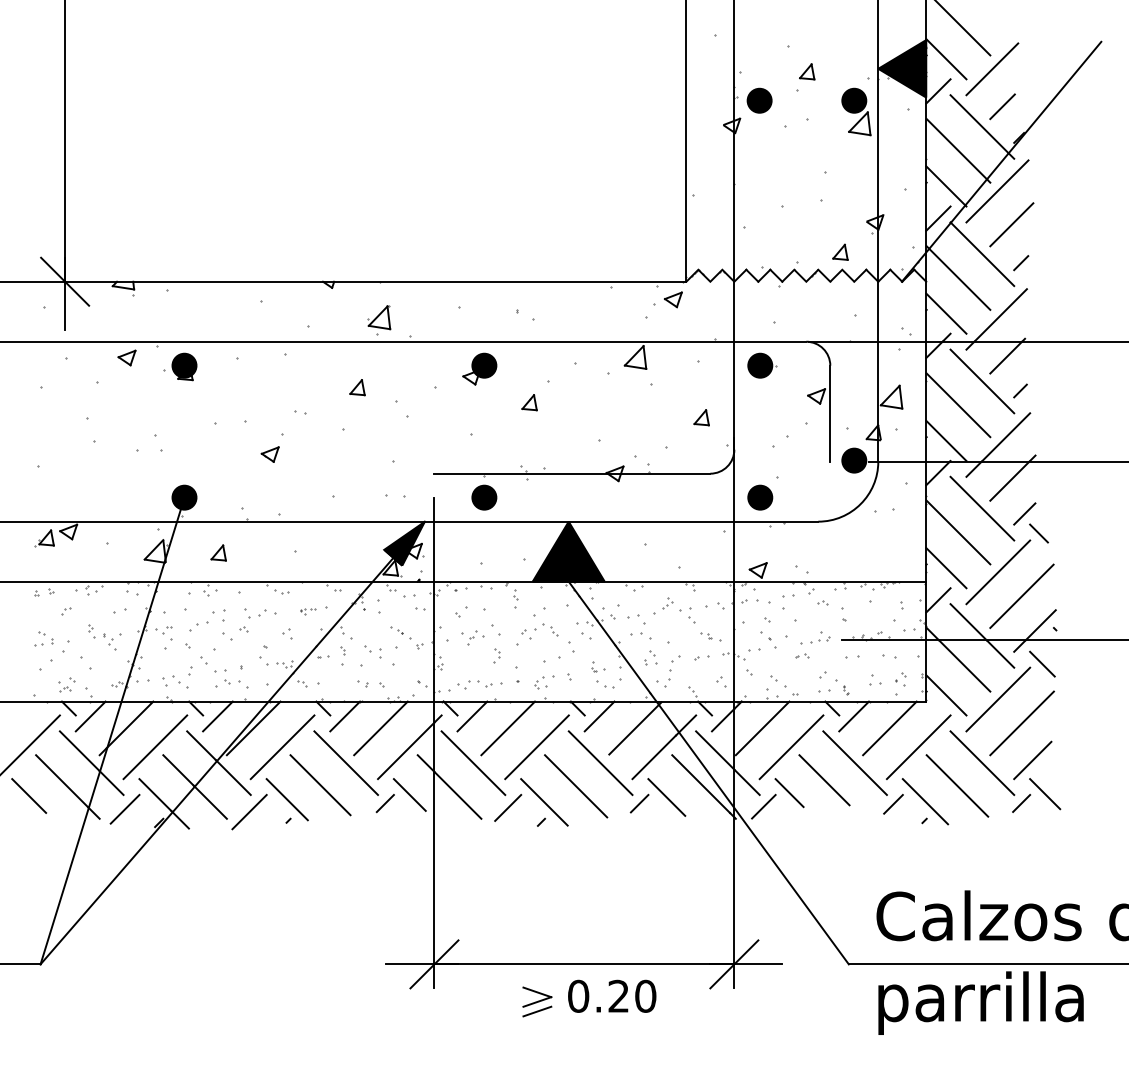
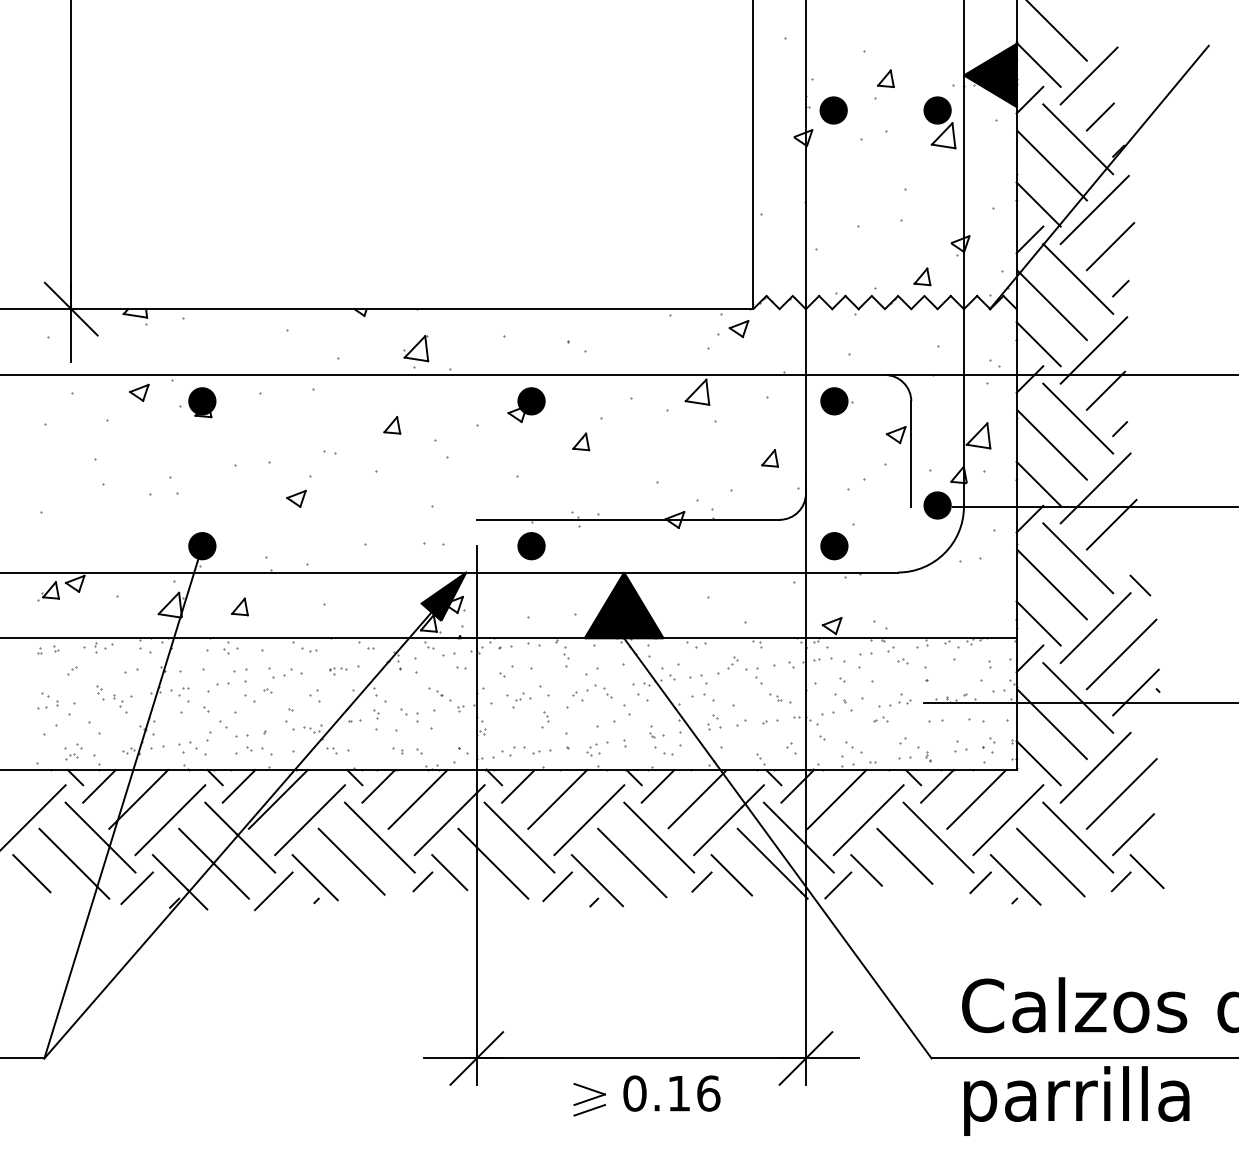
line: (1024, 513) -> (1124, 563), removed
line: (1042, 663) -> (1144, 728), removed
part: (667, 678) -> (732, 744), removed
text: (632, 995) -> (694, 1092), 0.20 -> 0.16

